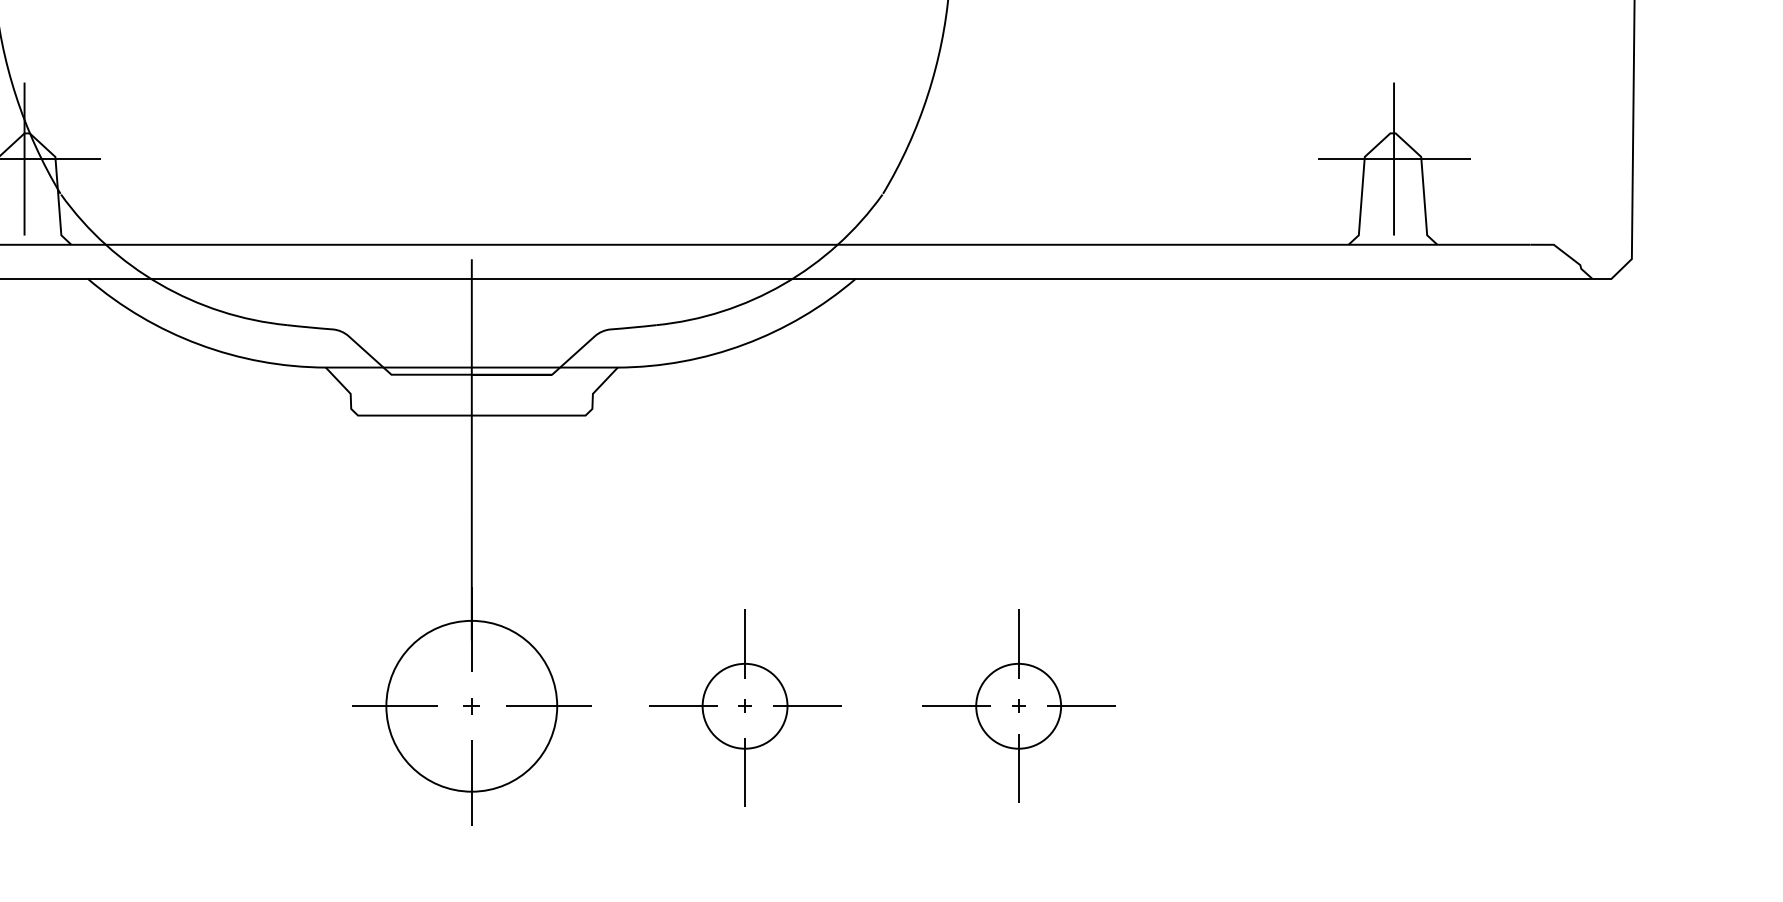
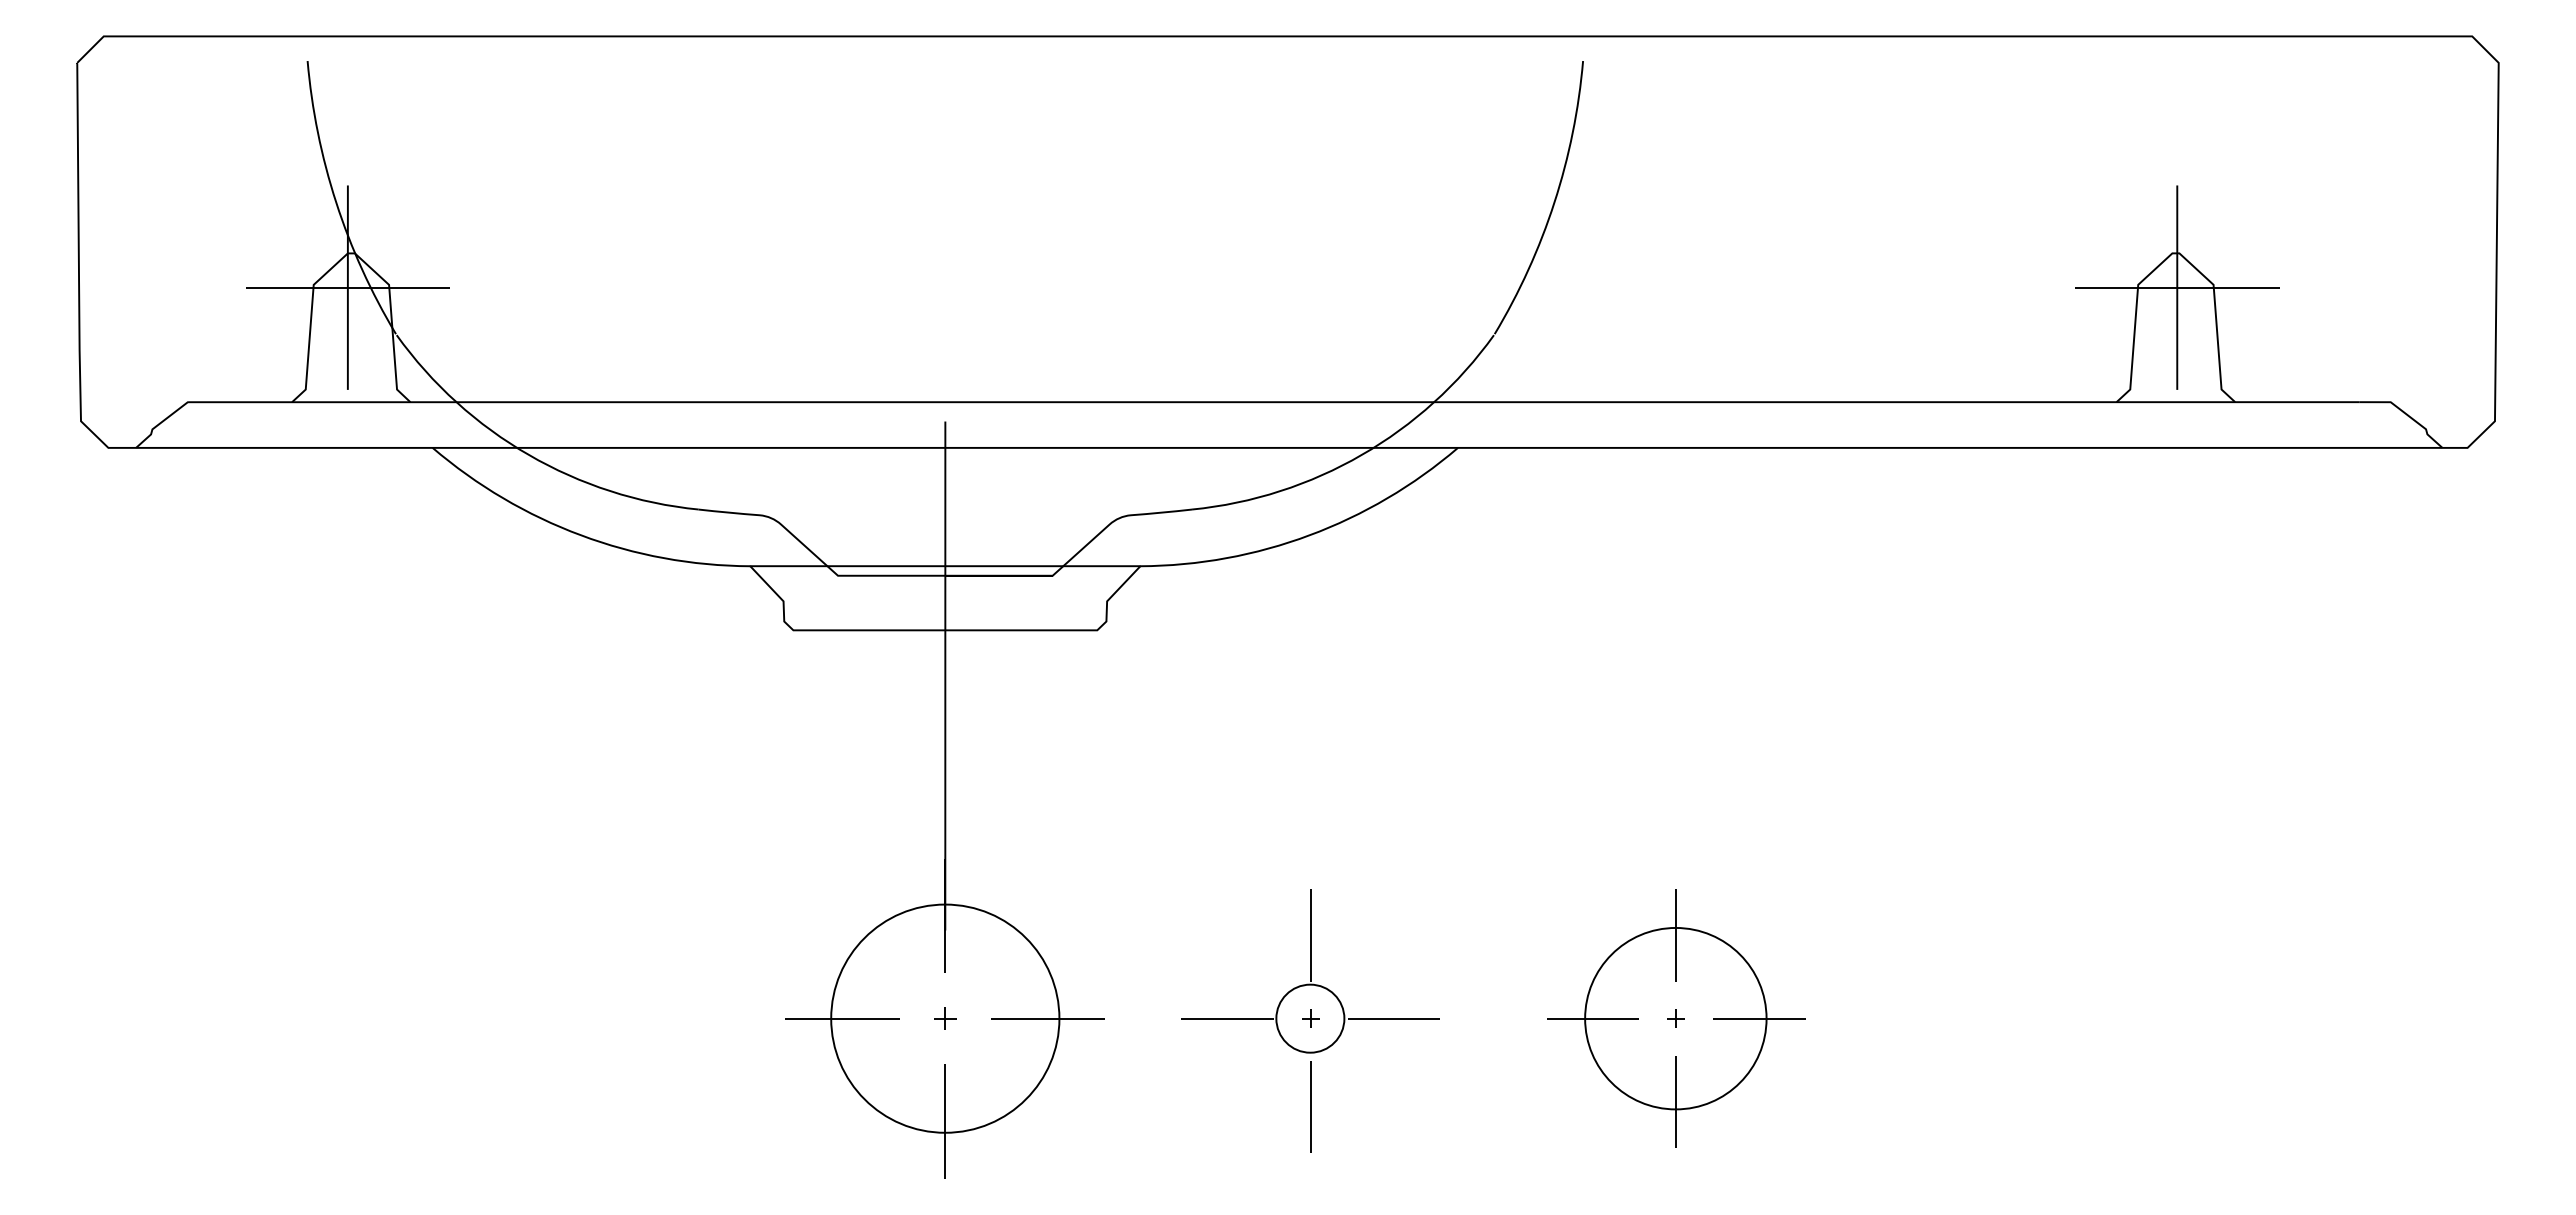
circle: (745, 706) -> (1310, 1018), size x0.6
circle: (1018, 706) -> (1675, 1018), size x1.6

